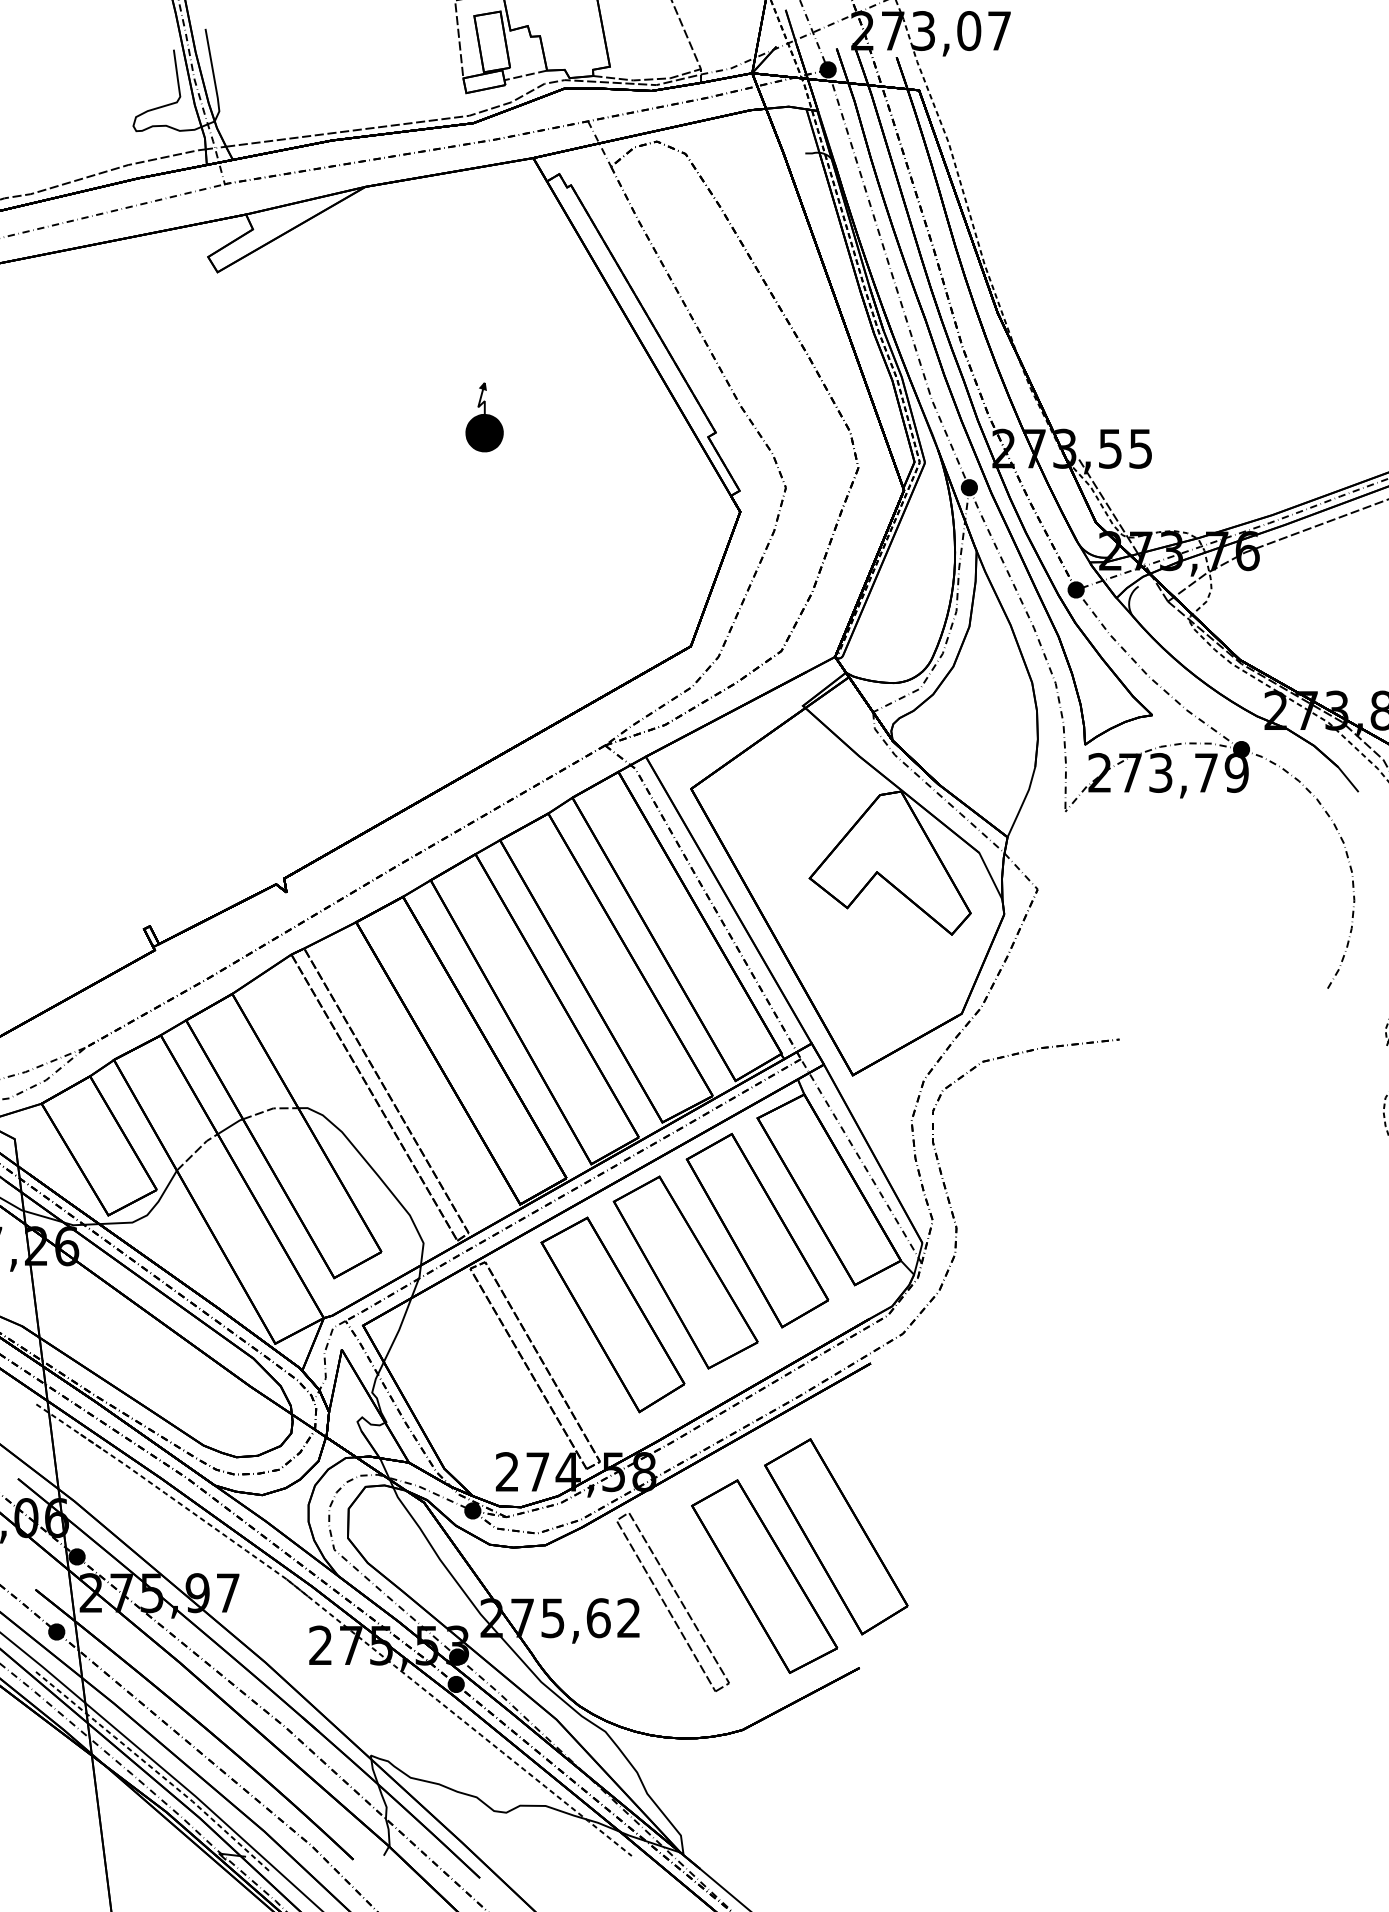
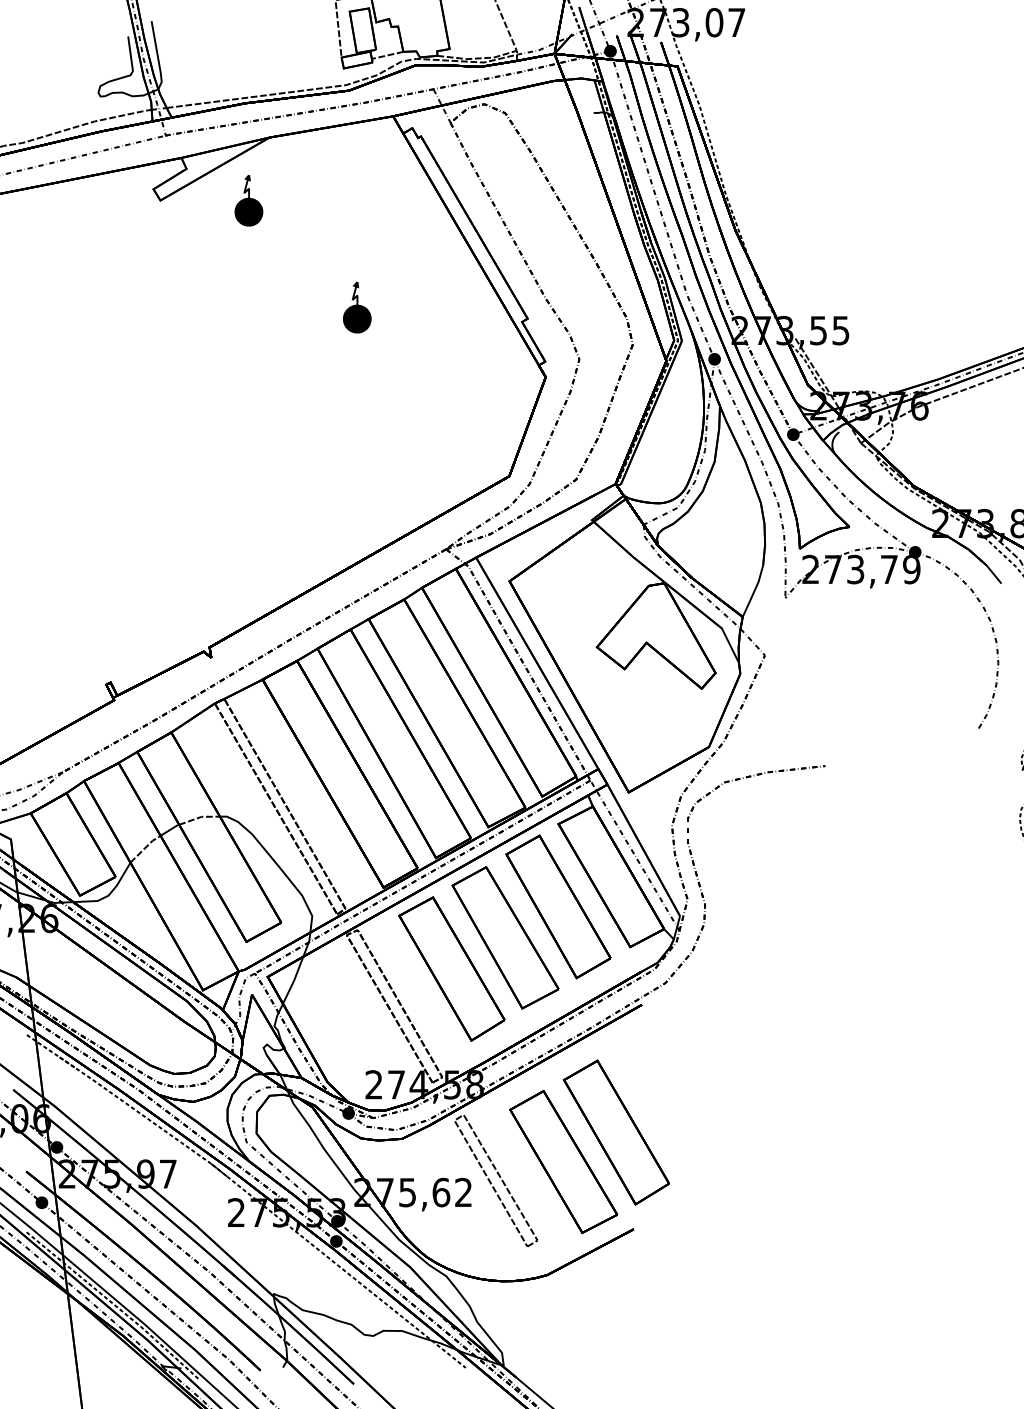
part: (337, 272) -> (248, 200), added

